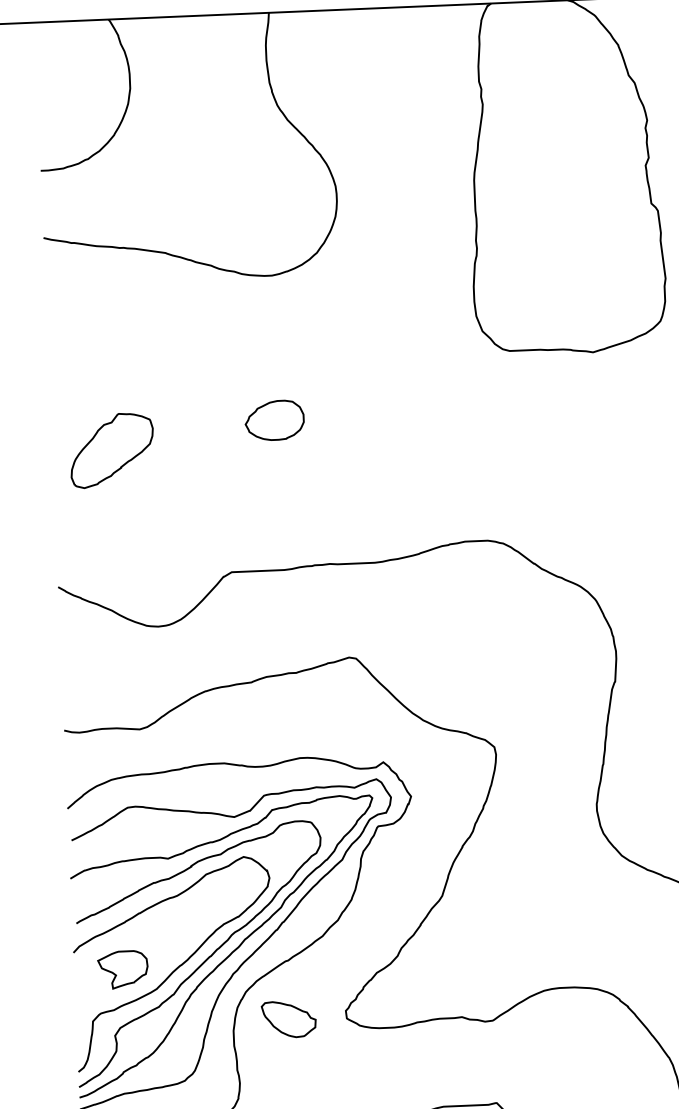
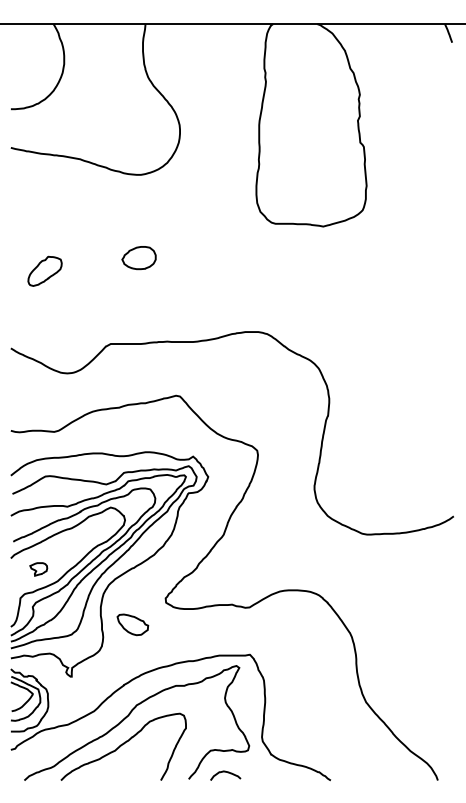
part: (111, 450) -> (44, 271), size x0.7
part: (122, 970) -> (38, 569), size x0.6
part: (288, 1018) -> (132, 624), moved

